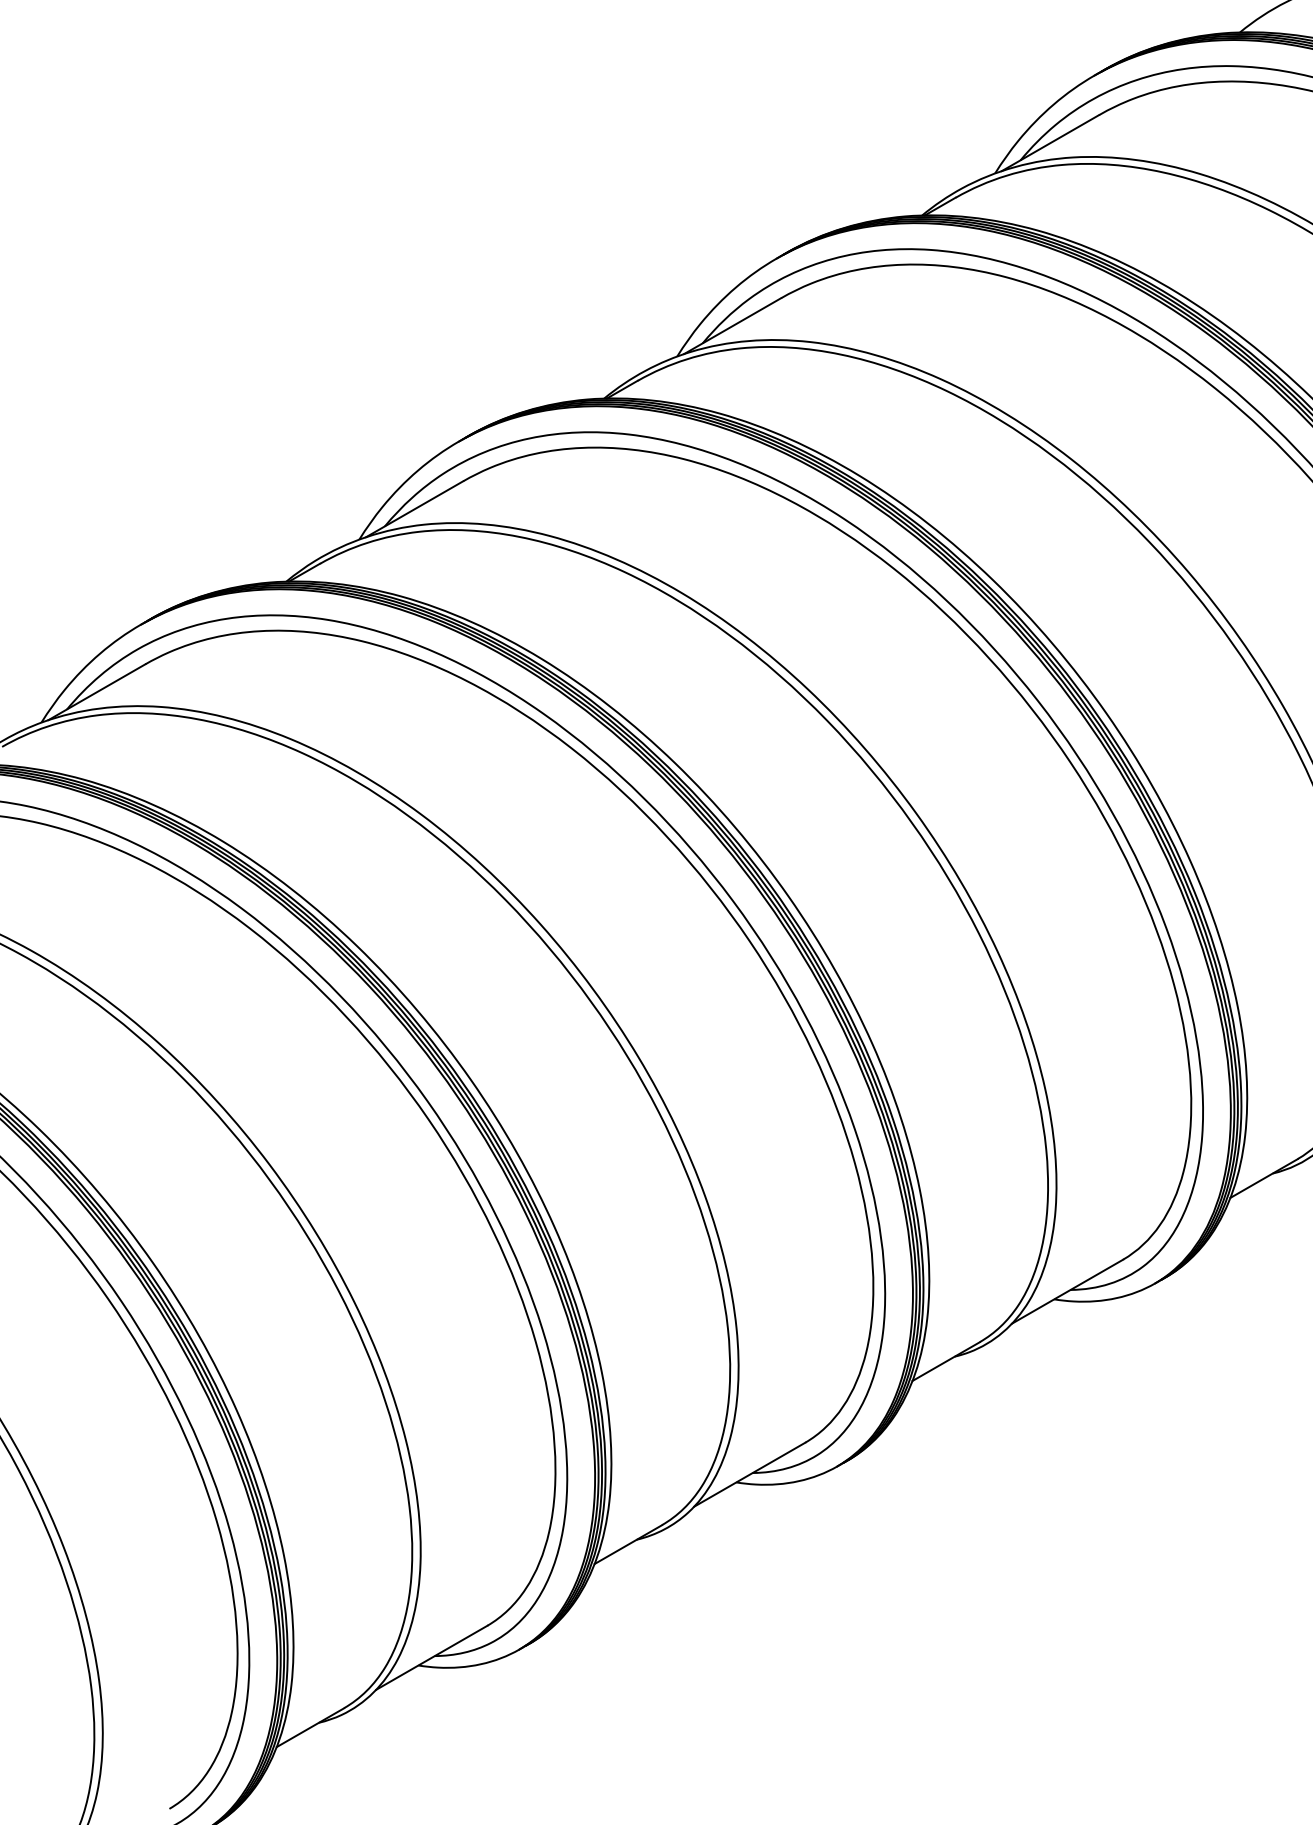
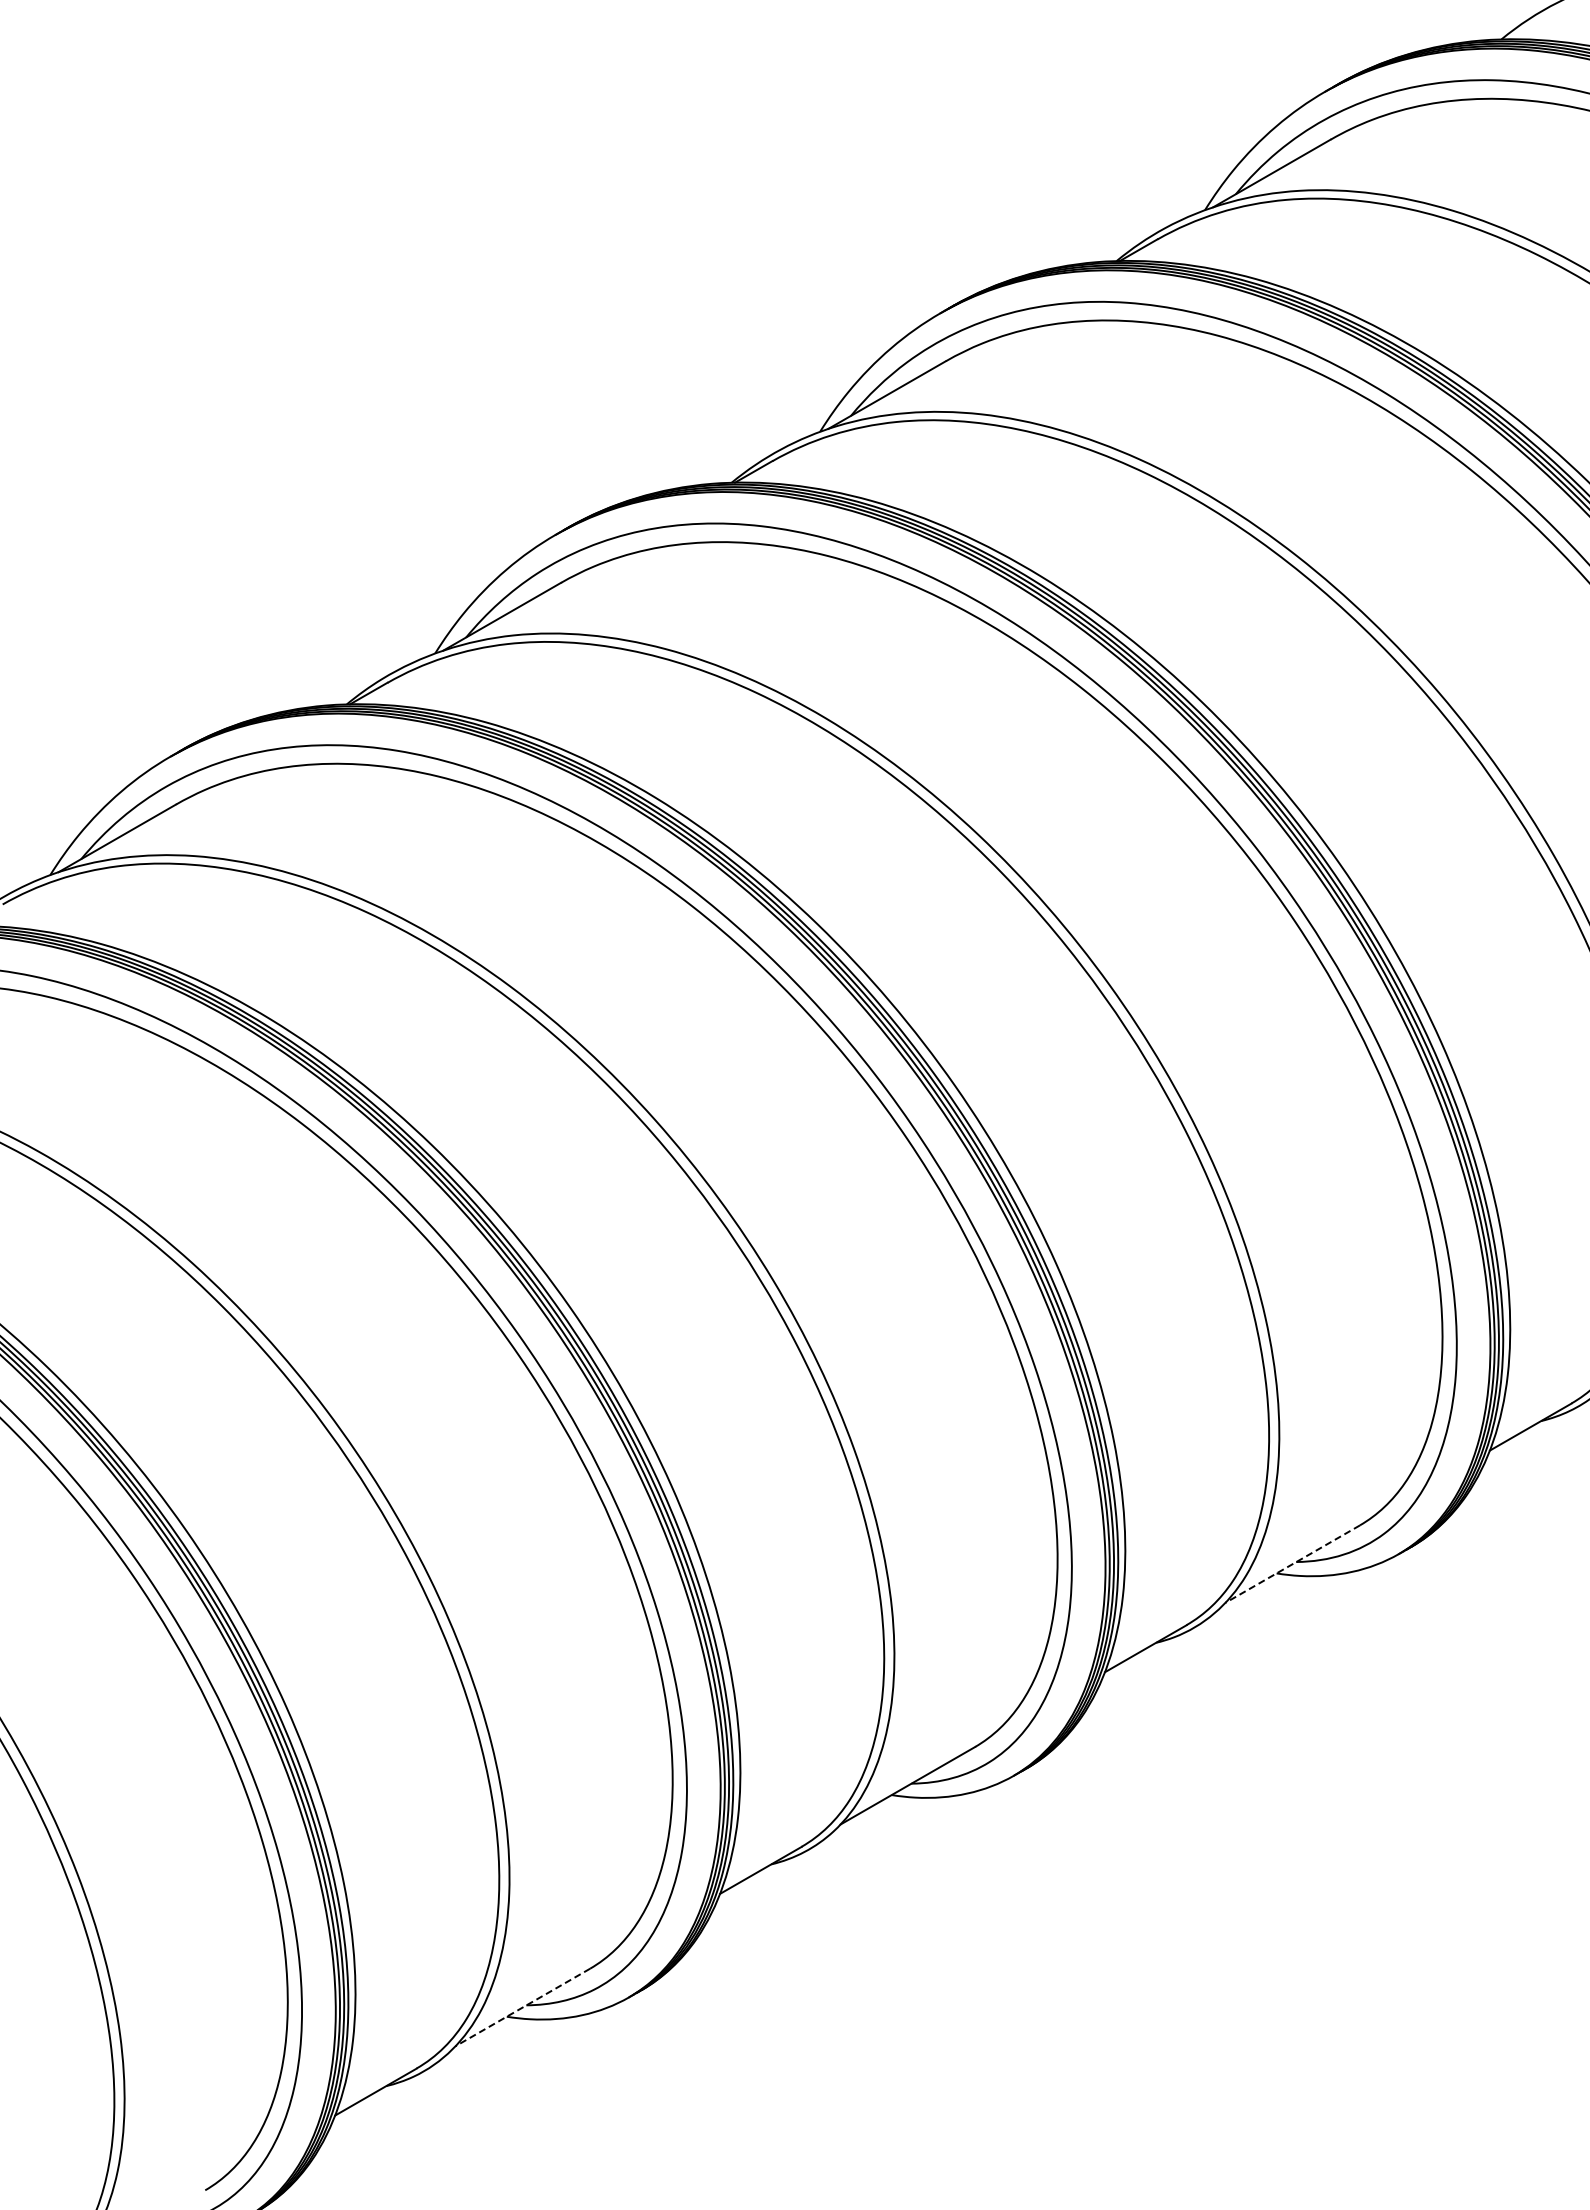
line: (1067, 1292) -> (1292, 1564), solid -> dashed
line: (431, 1657) -> (522, 2007), solid -> dashed

